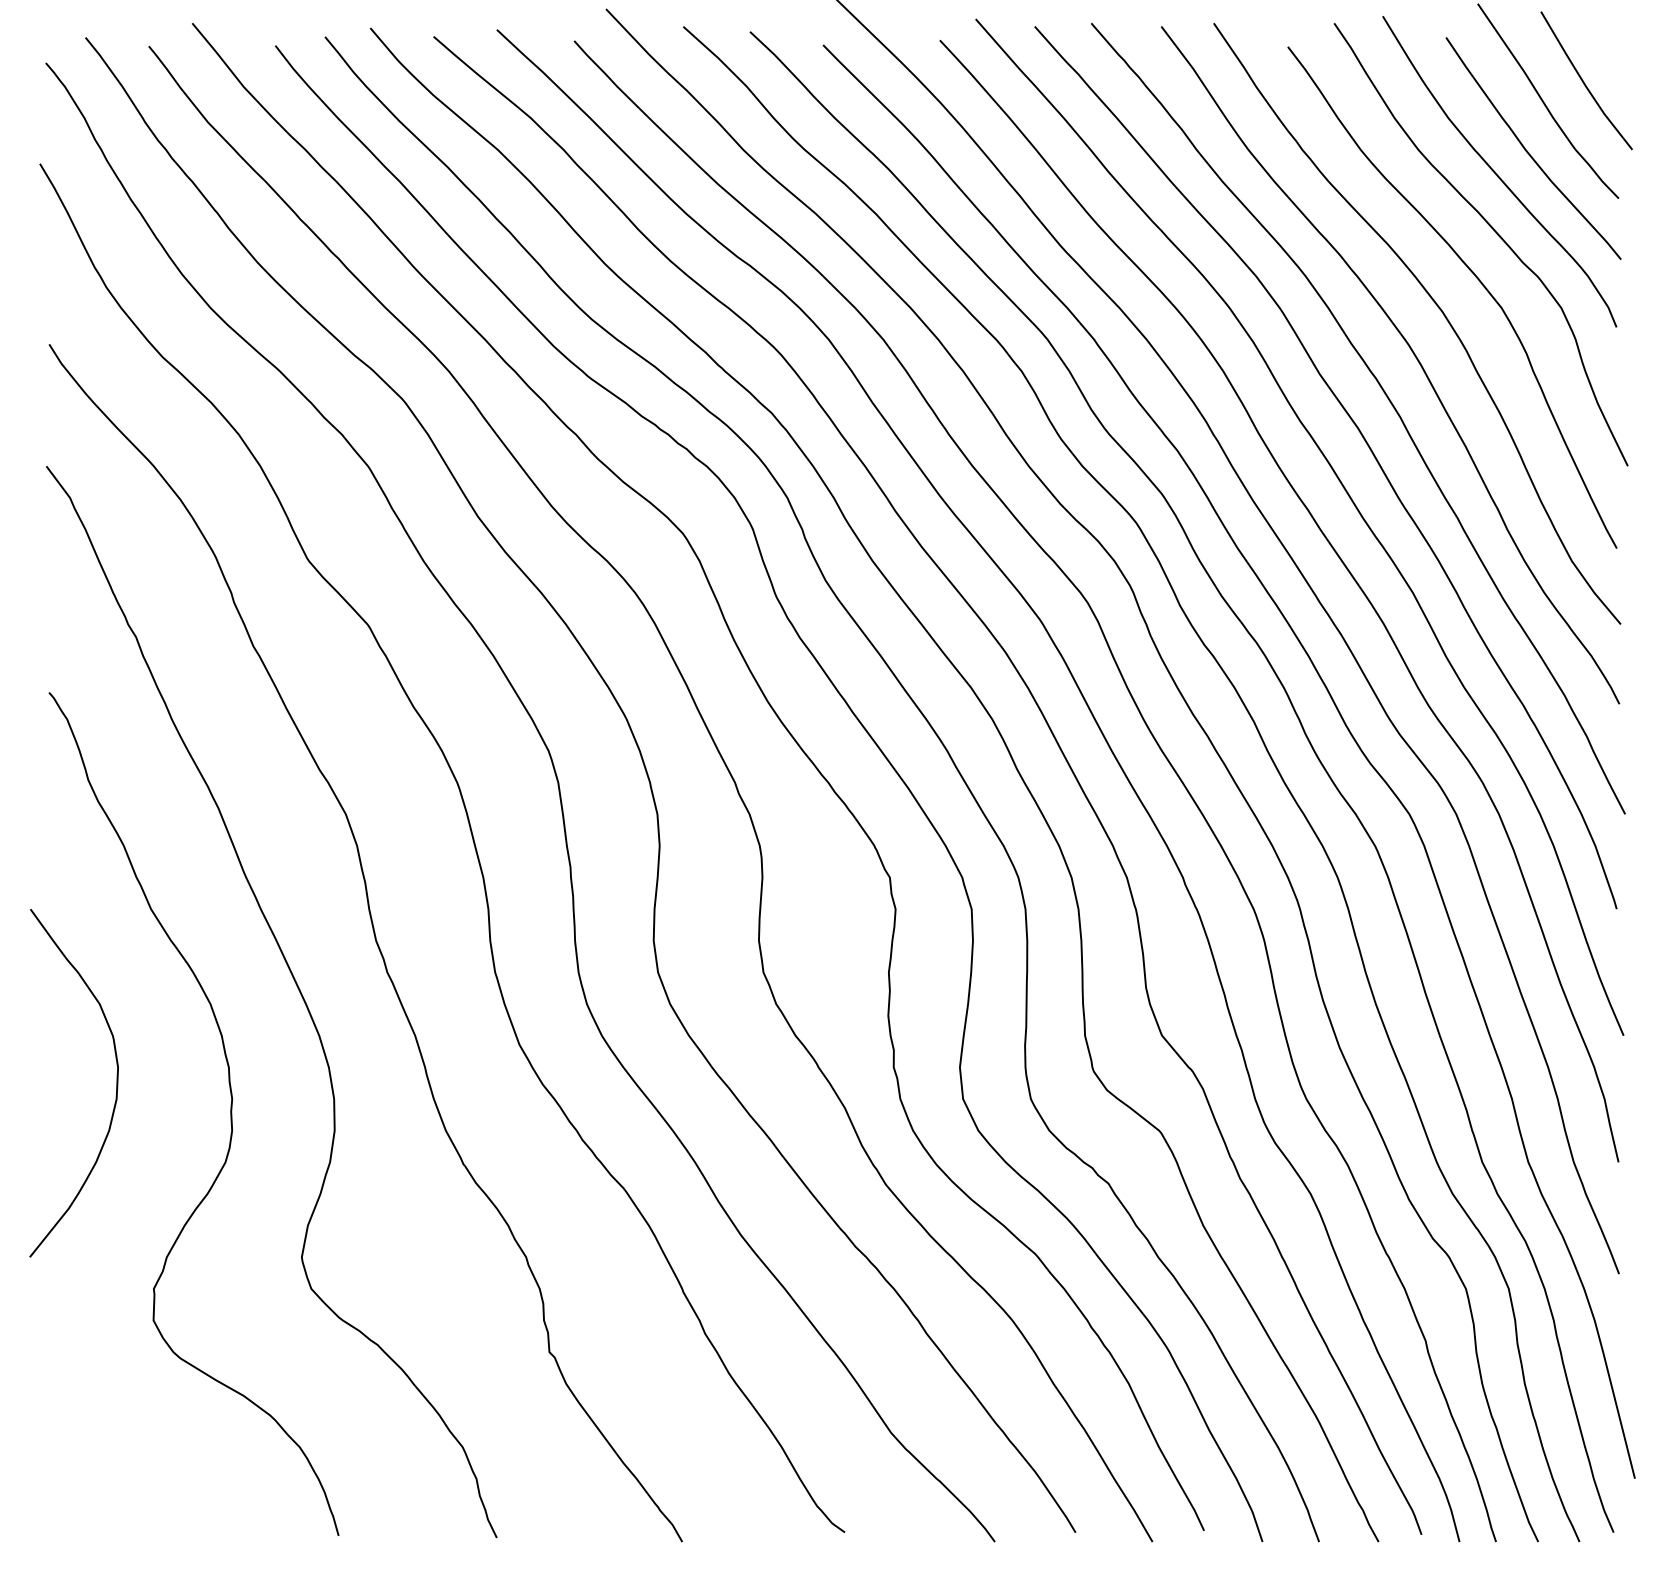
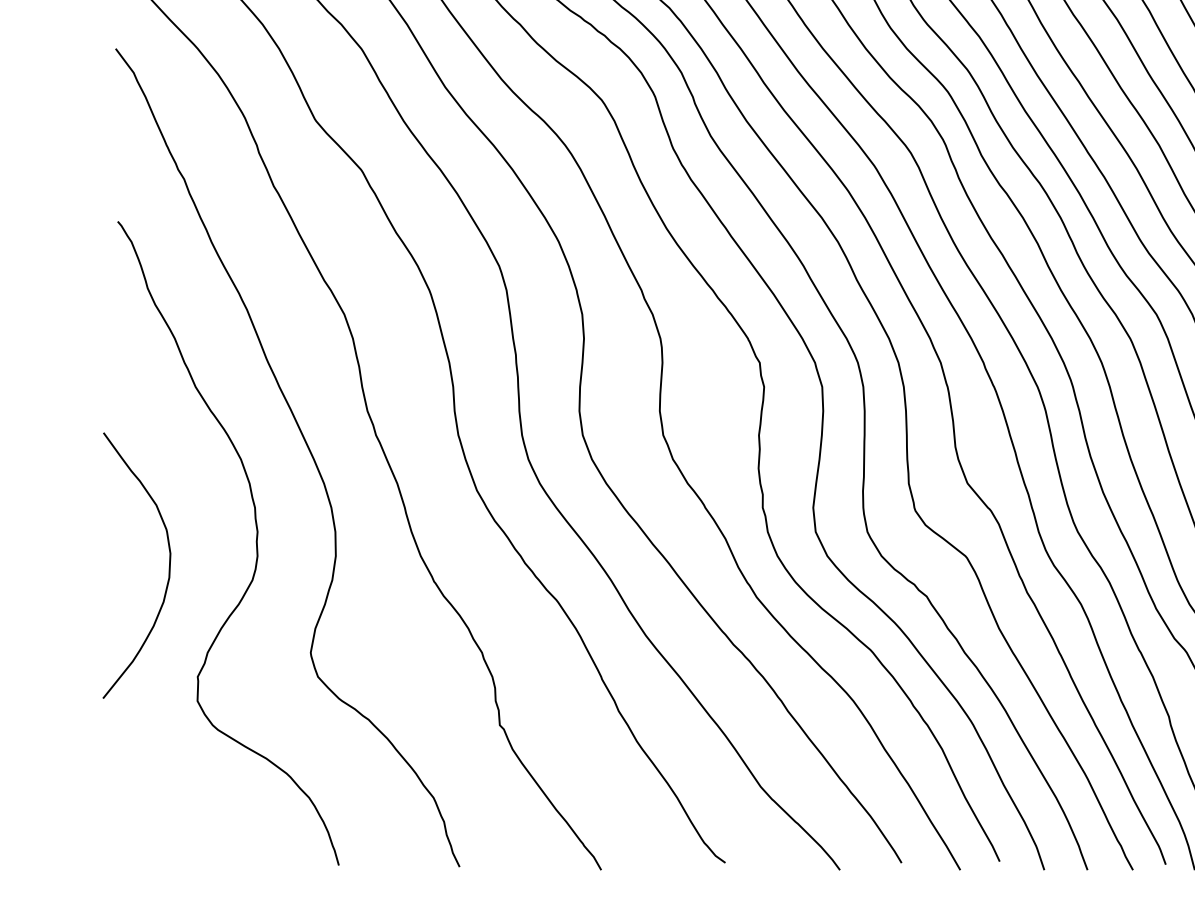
curve: (116, 1083) -> (169, 565), moved

